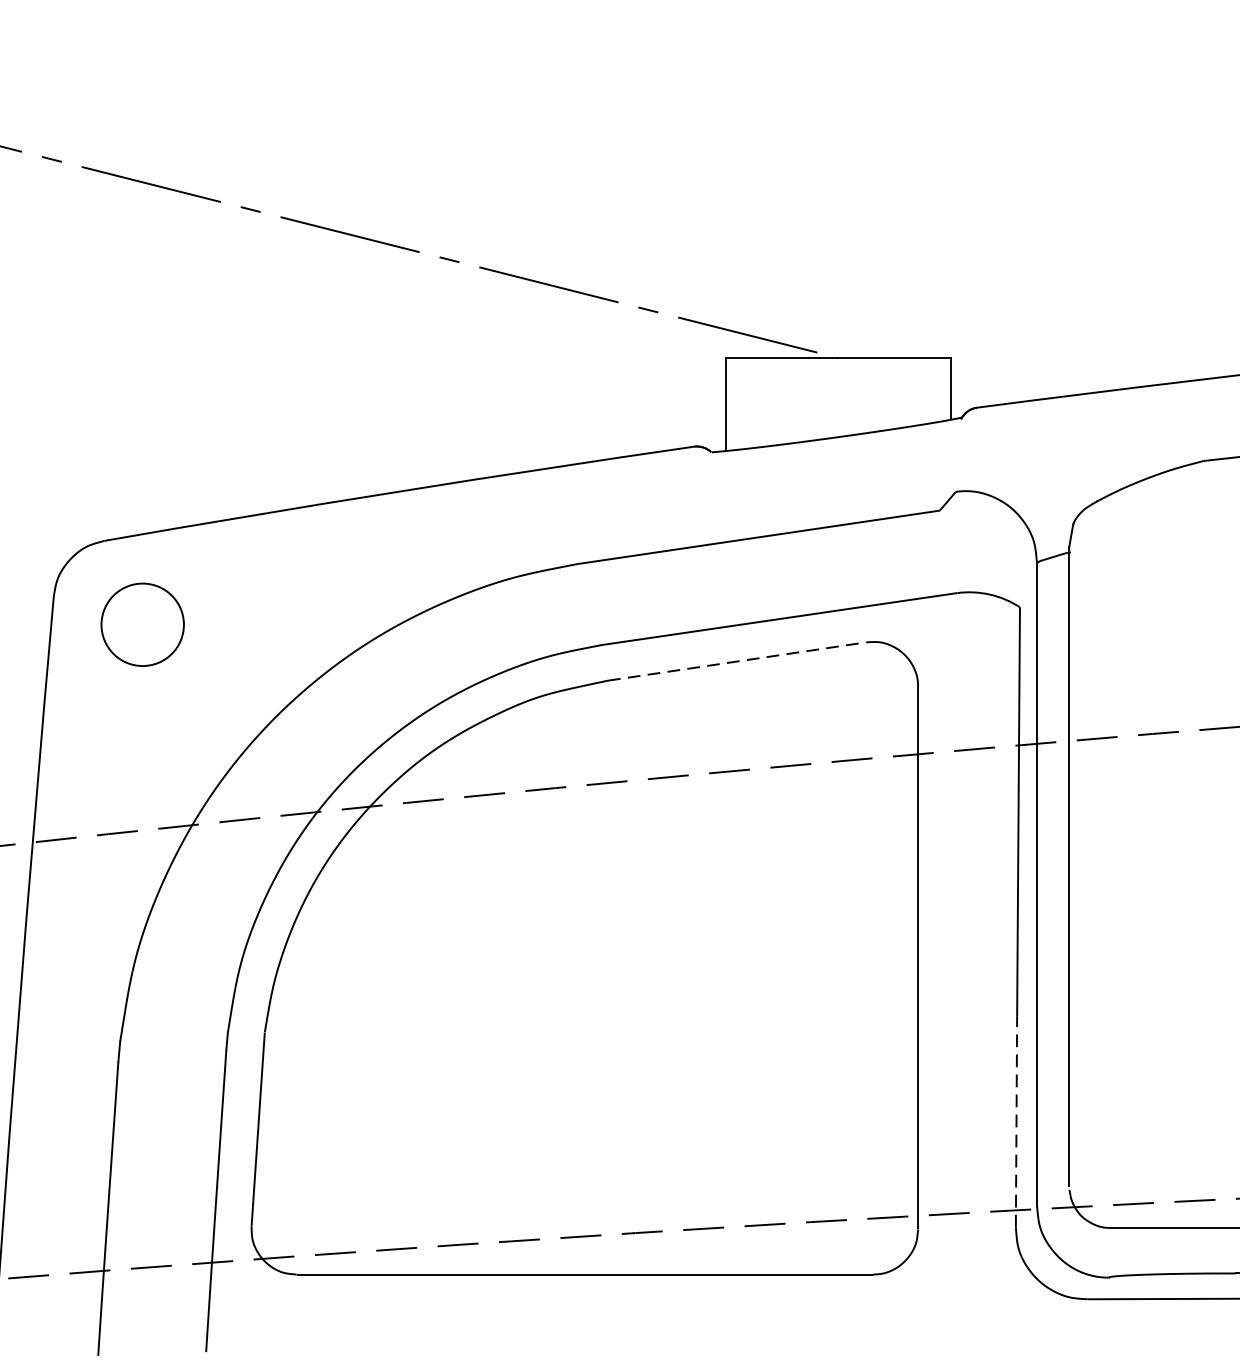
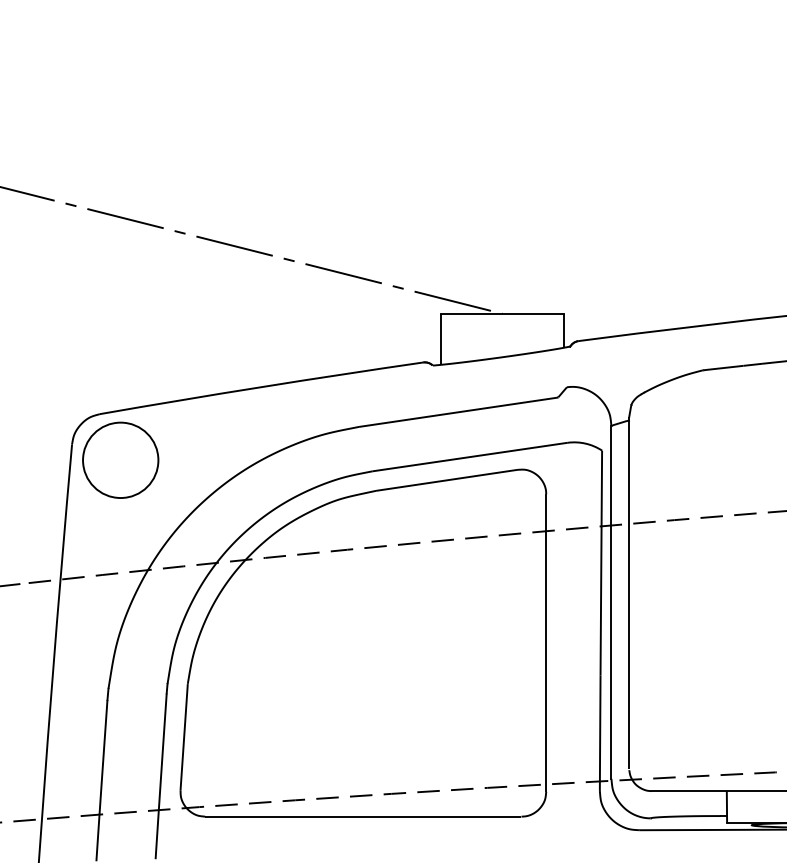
circle: (142, 623) -> (120, 459), size x1.67
line: (738, 661) -> (447, 480), dashed -> solid
line: (1017, 1122) -> (600, 733), dashed -> solid

